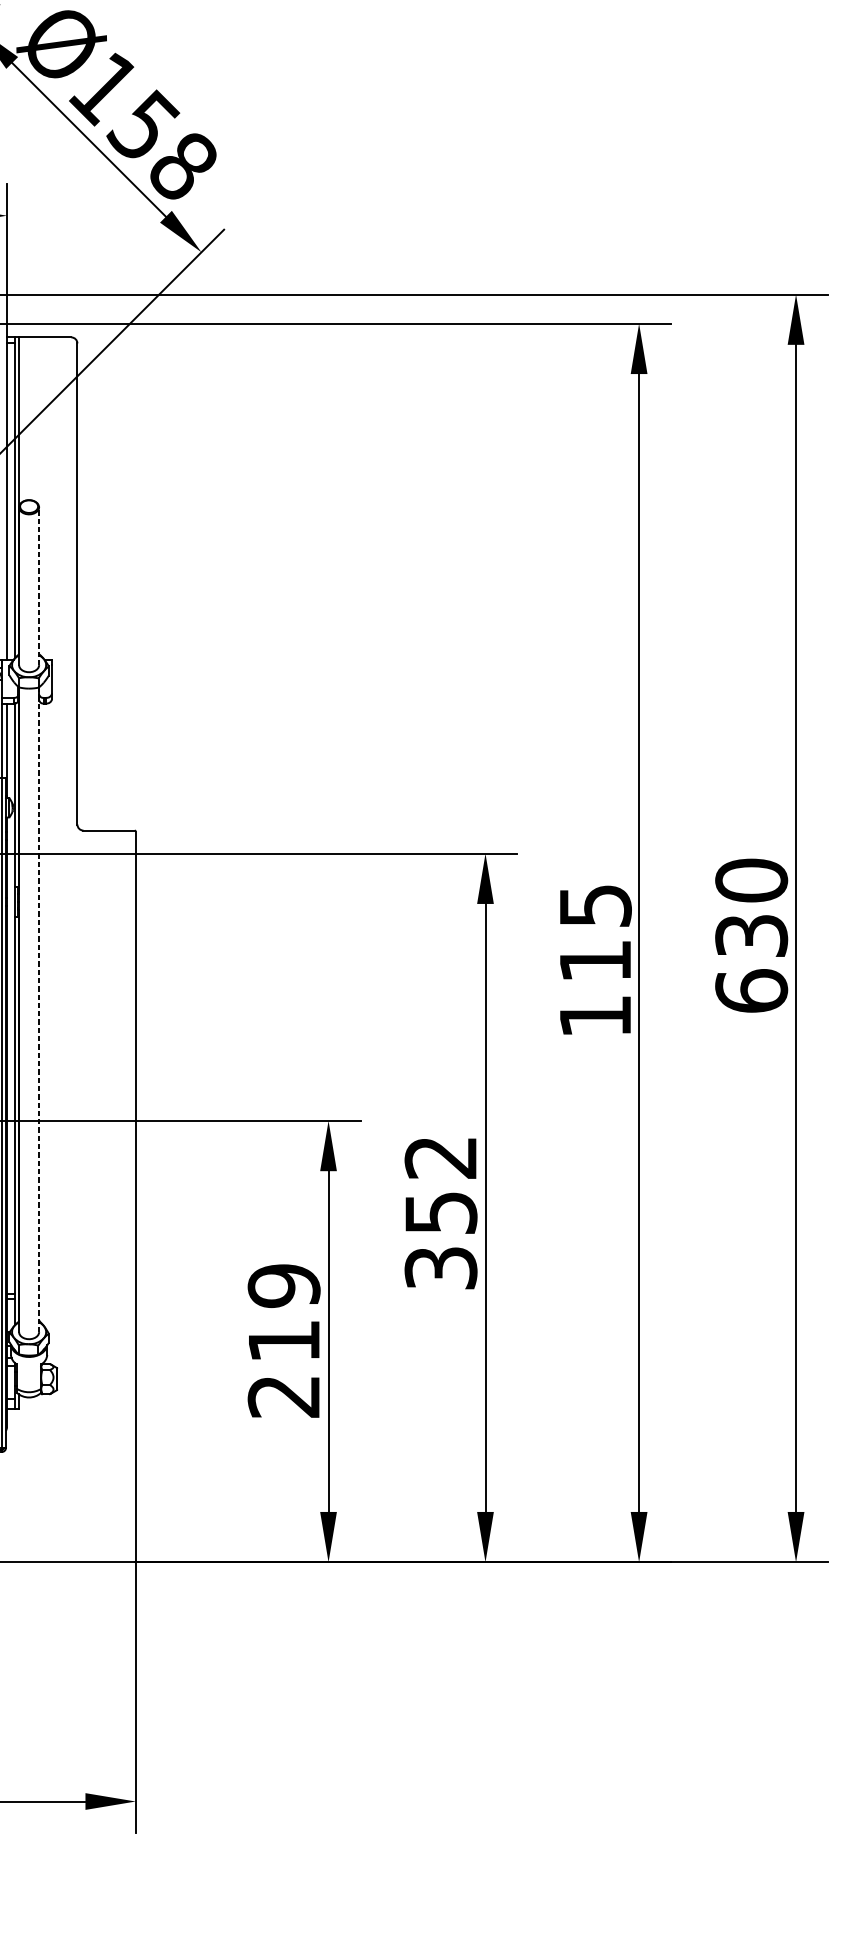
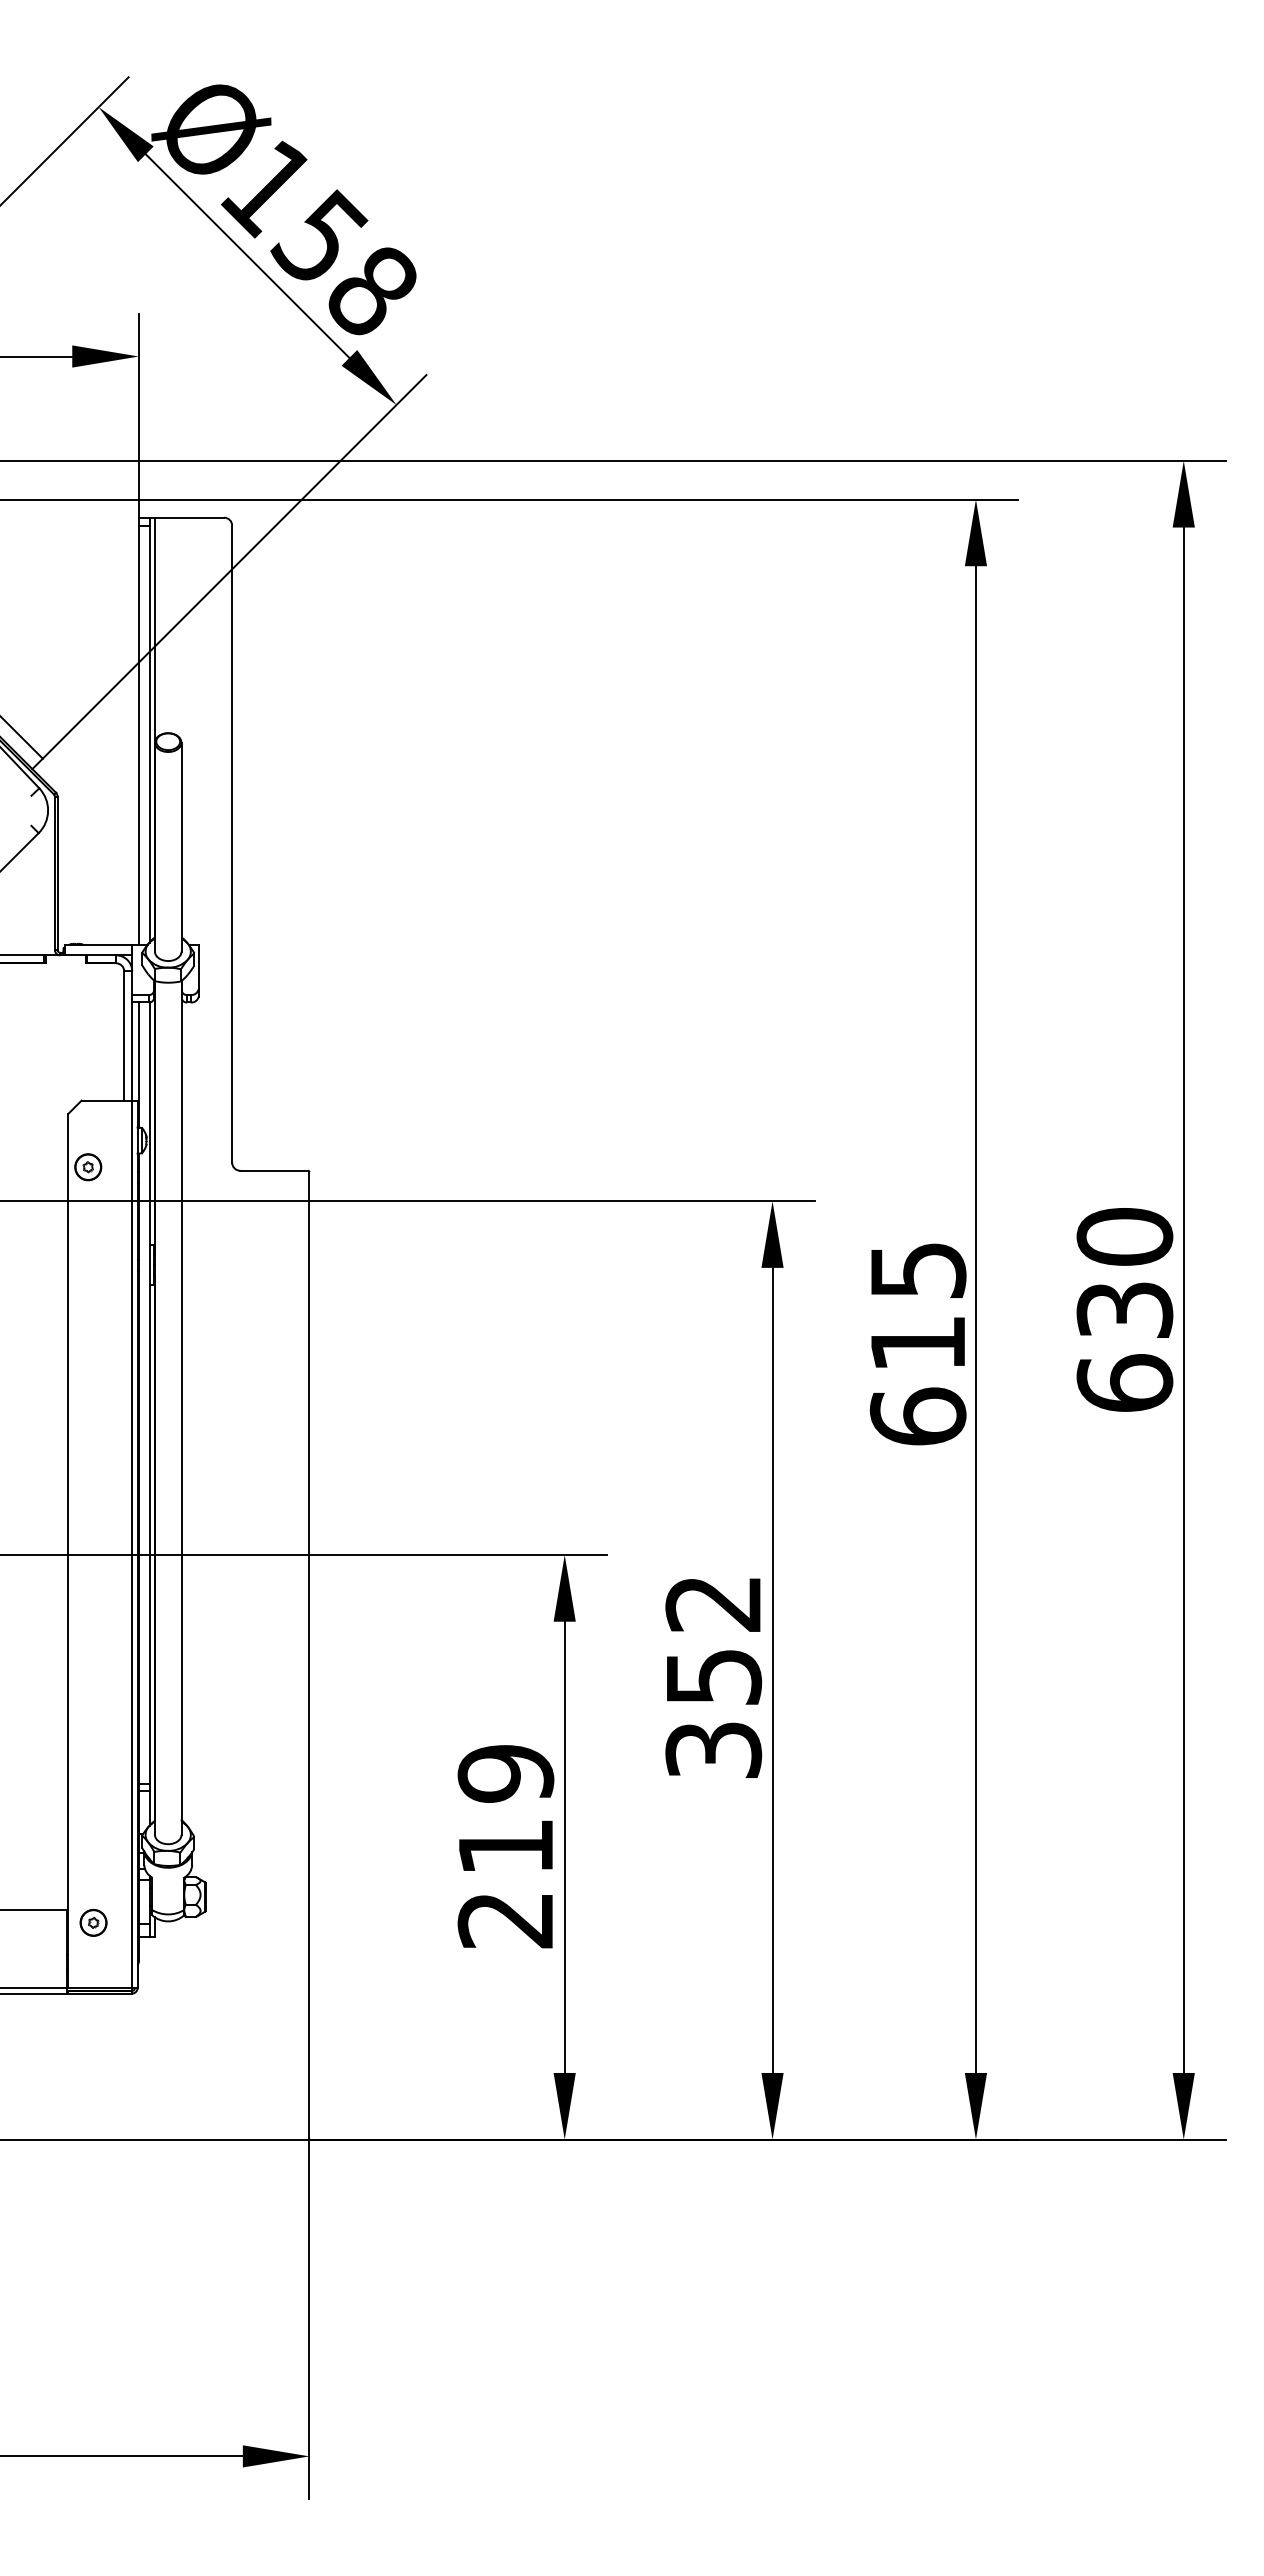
line: (39, 585) -> (181, 846), dashed -> solid
line: (39, 1009) -> (181, 1407), dashed -> solid
text: (594, 1016) -> (917, 1416), 115 -> 615

